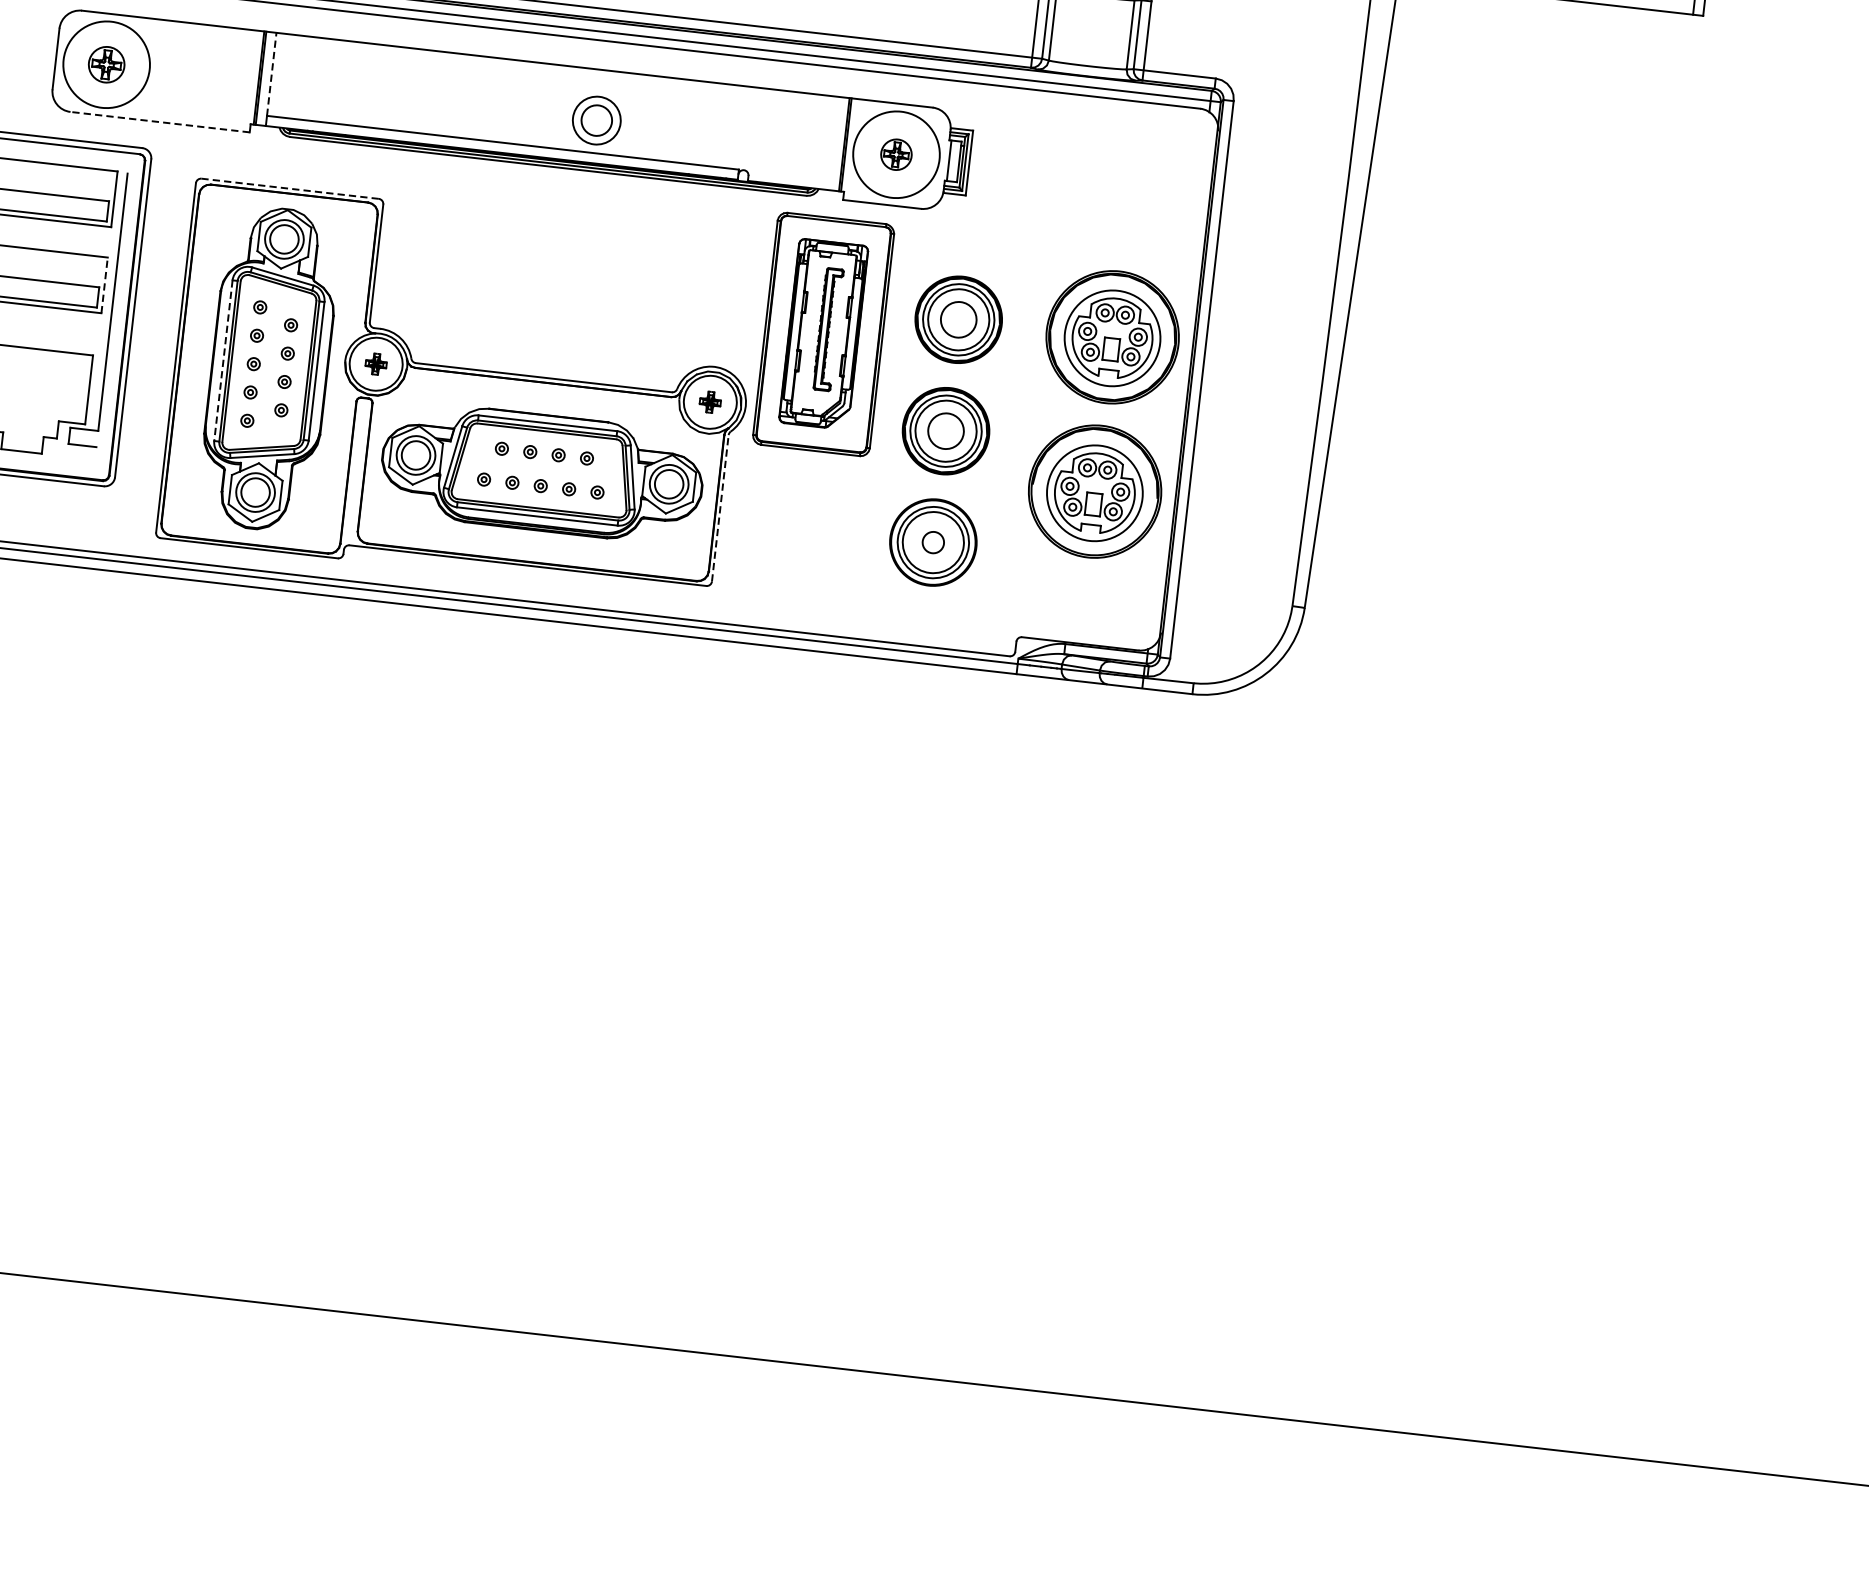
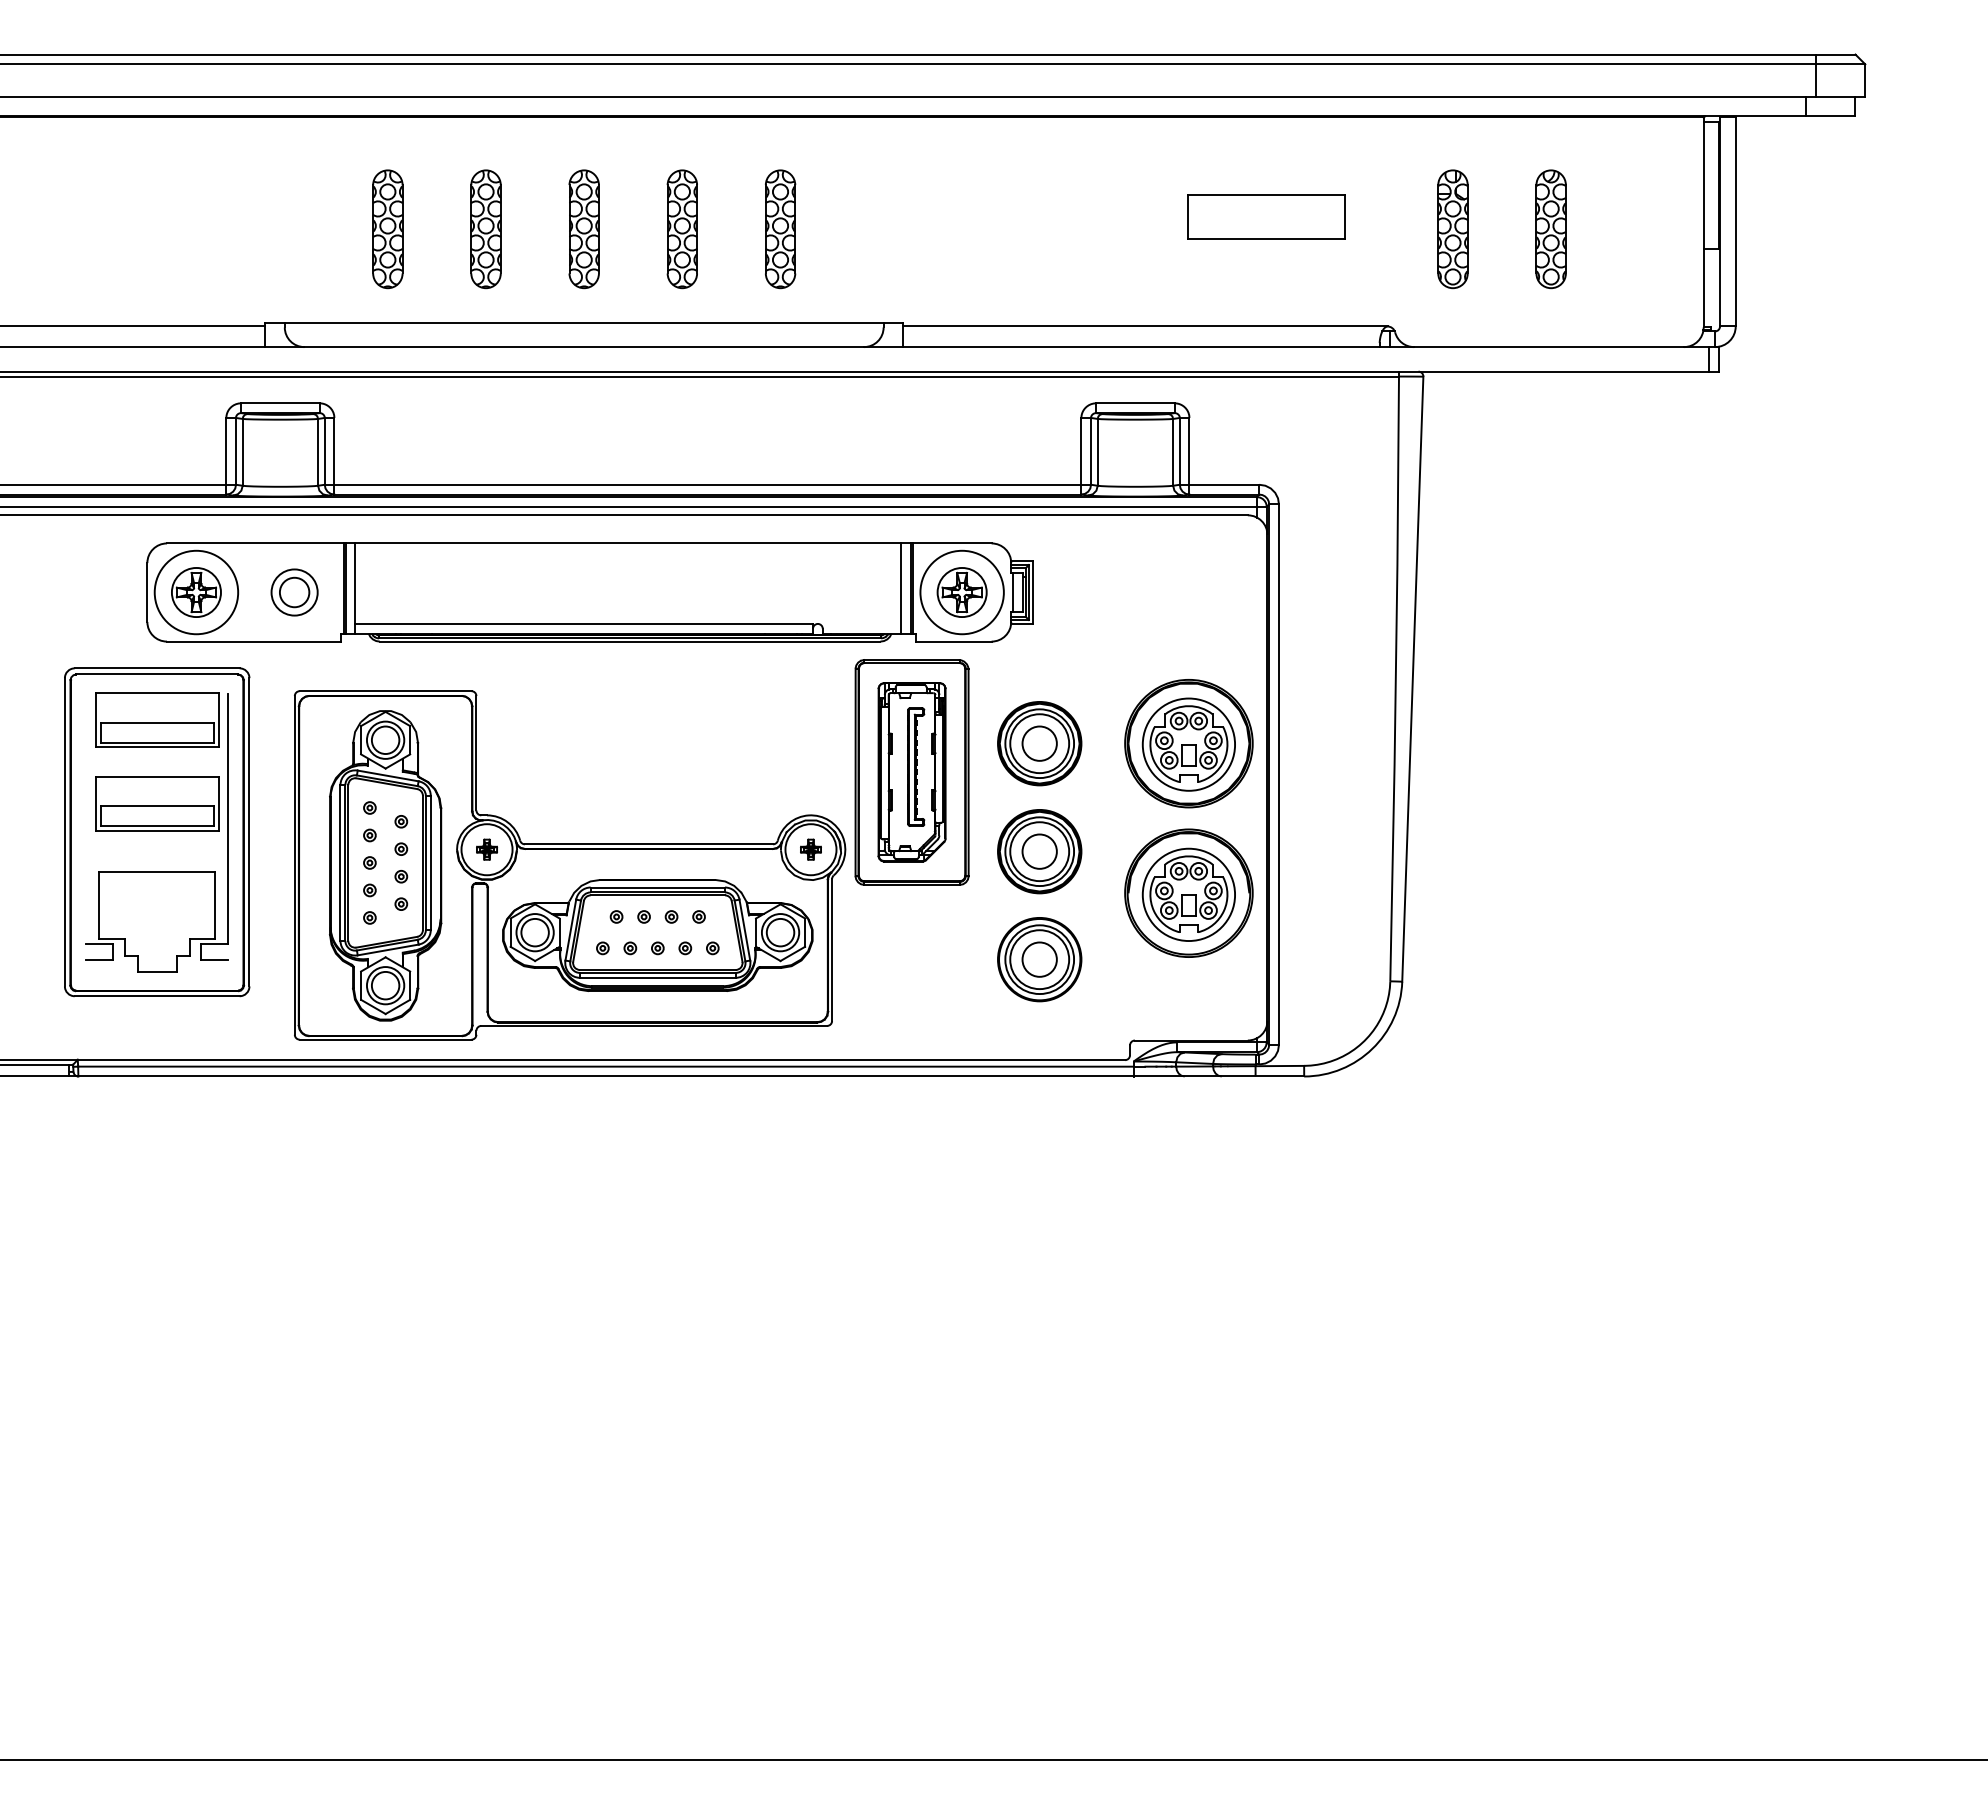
part: (106, 64) -> (196, 592), size x1.43
line: (271, 74) -> (355, 583), dashed -> solid
part: (596, 120) -> (294, 592), moved
line: (159, 122) -> (253, 641), dashed -> solid
line: (834, 143) -> (901, 588), added
part: (895, 154) -> (961, 592), size x1.67
line: (290, 189) -> (385, 691), dashed -> solid
line: (104, 285) -> (218, 803), dashed -> solid
line: (223, 360) -> (340, 862), dashed -> solid
line: (720, 508) -> (832, 950), dashed -> solid
circle: (933, 542) -> (1039, 959), size x1.67

